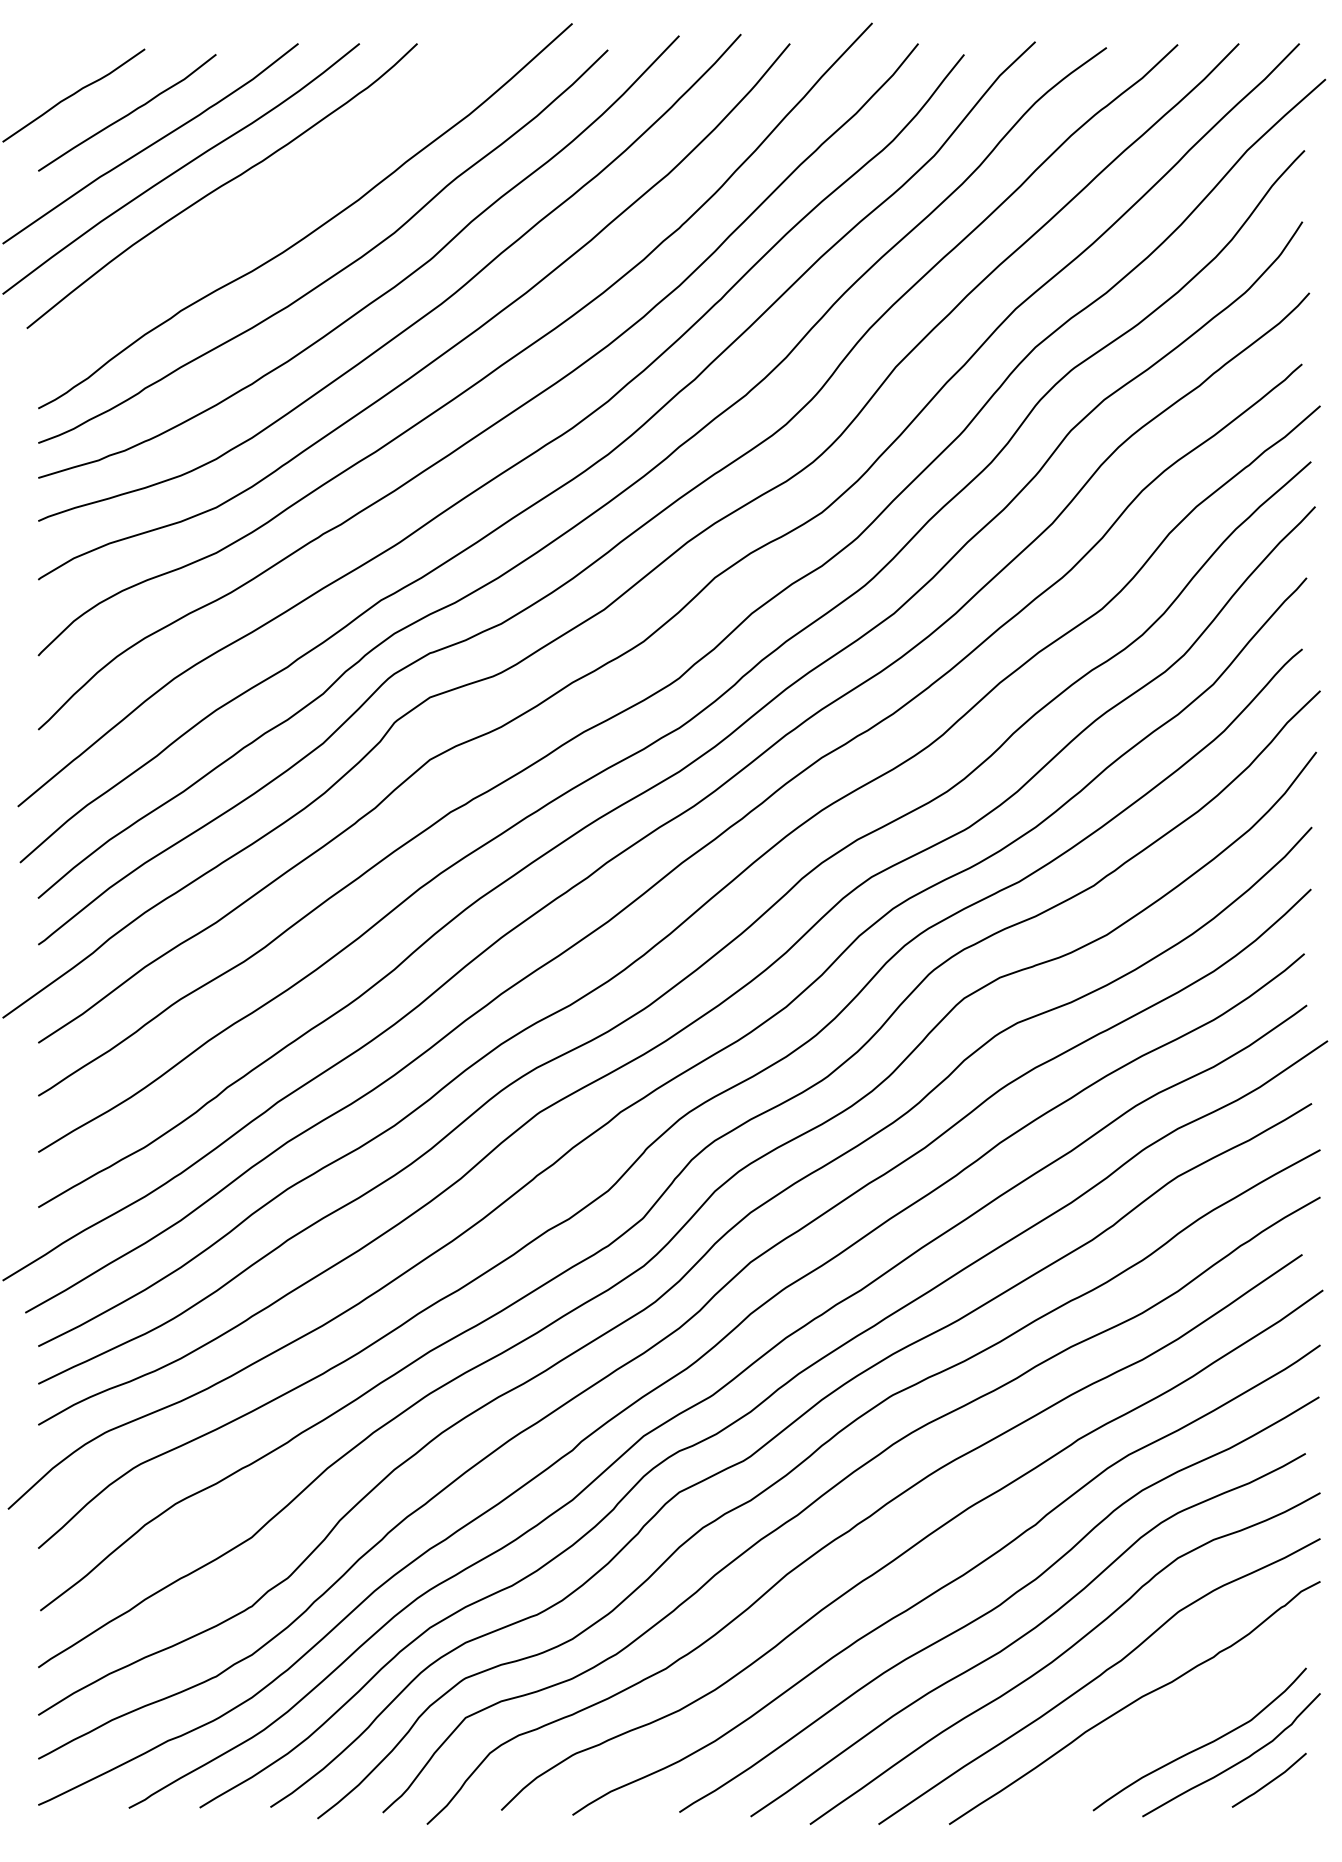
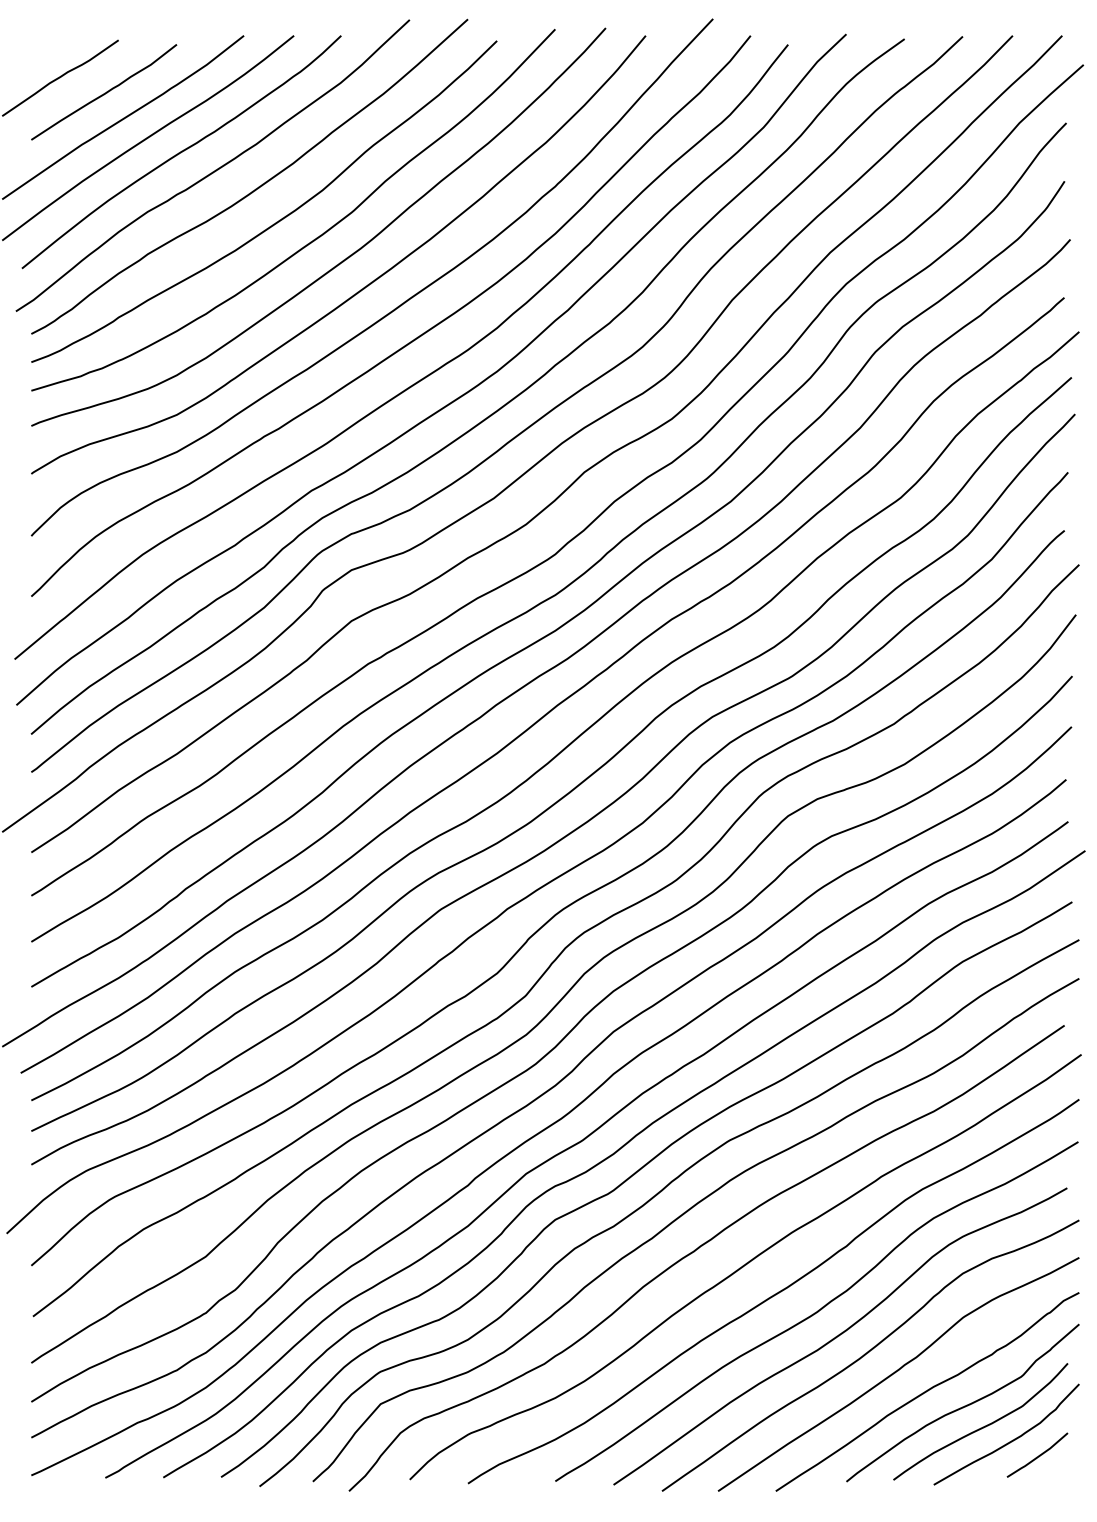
curve: (263, 207) -> (215, 169), added
curve: (1179, 1719) -> (964, 1405), added

